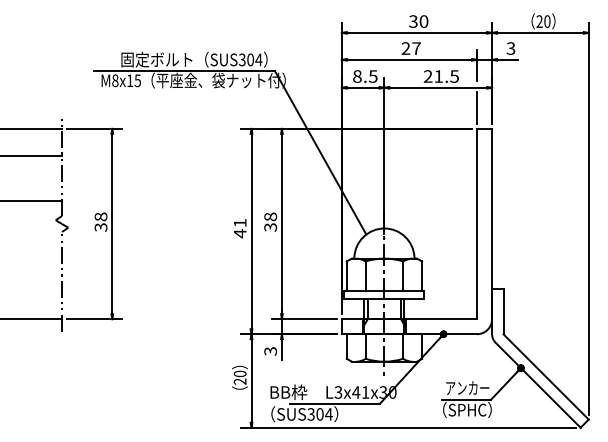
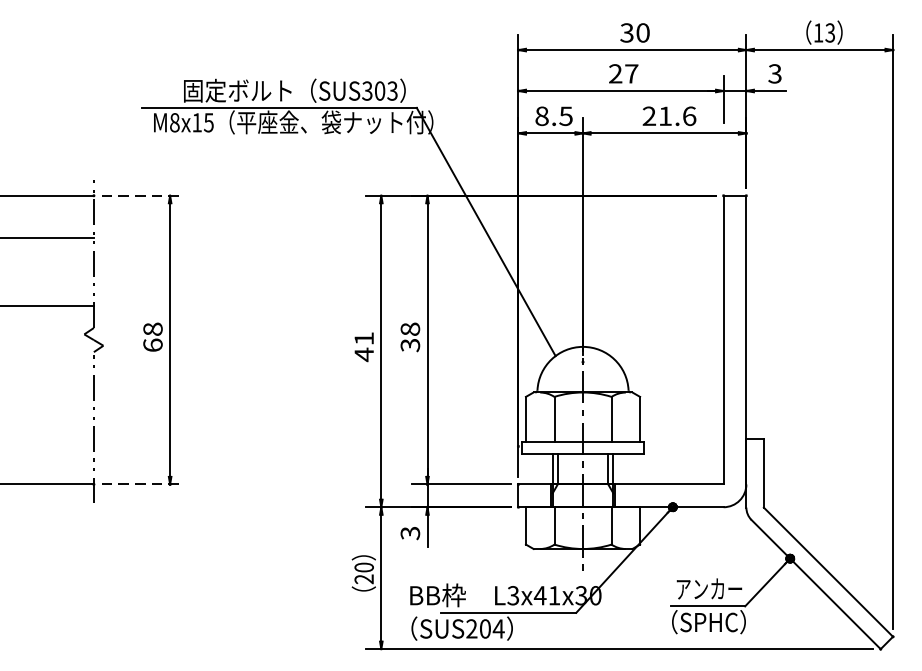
text: (543, 21) -> (824, 32), 20 -> 13
text: (258, 59) -> (391, 90), SUS304 -> SUS303
text: (454, 76) -> (689, 116), 21.5 -> 21.6
line: (477, 107) -> (724, 163), removed
line: (94, 128) -> (143, 195), solid -> dashed
text: (100, 227) -> (152, 345), 38 -> 68
line: (94, 319) -> (143, 484), solid -> dashed
text: (310, 414) -> (470, 629), SUS304 -> SUS204

